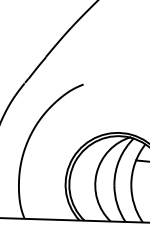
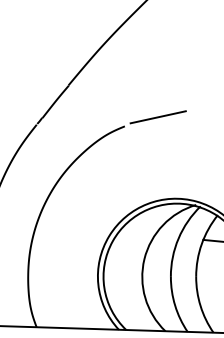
line: (105, 78) -> (157, 117), added

